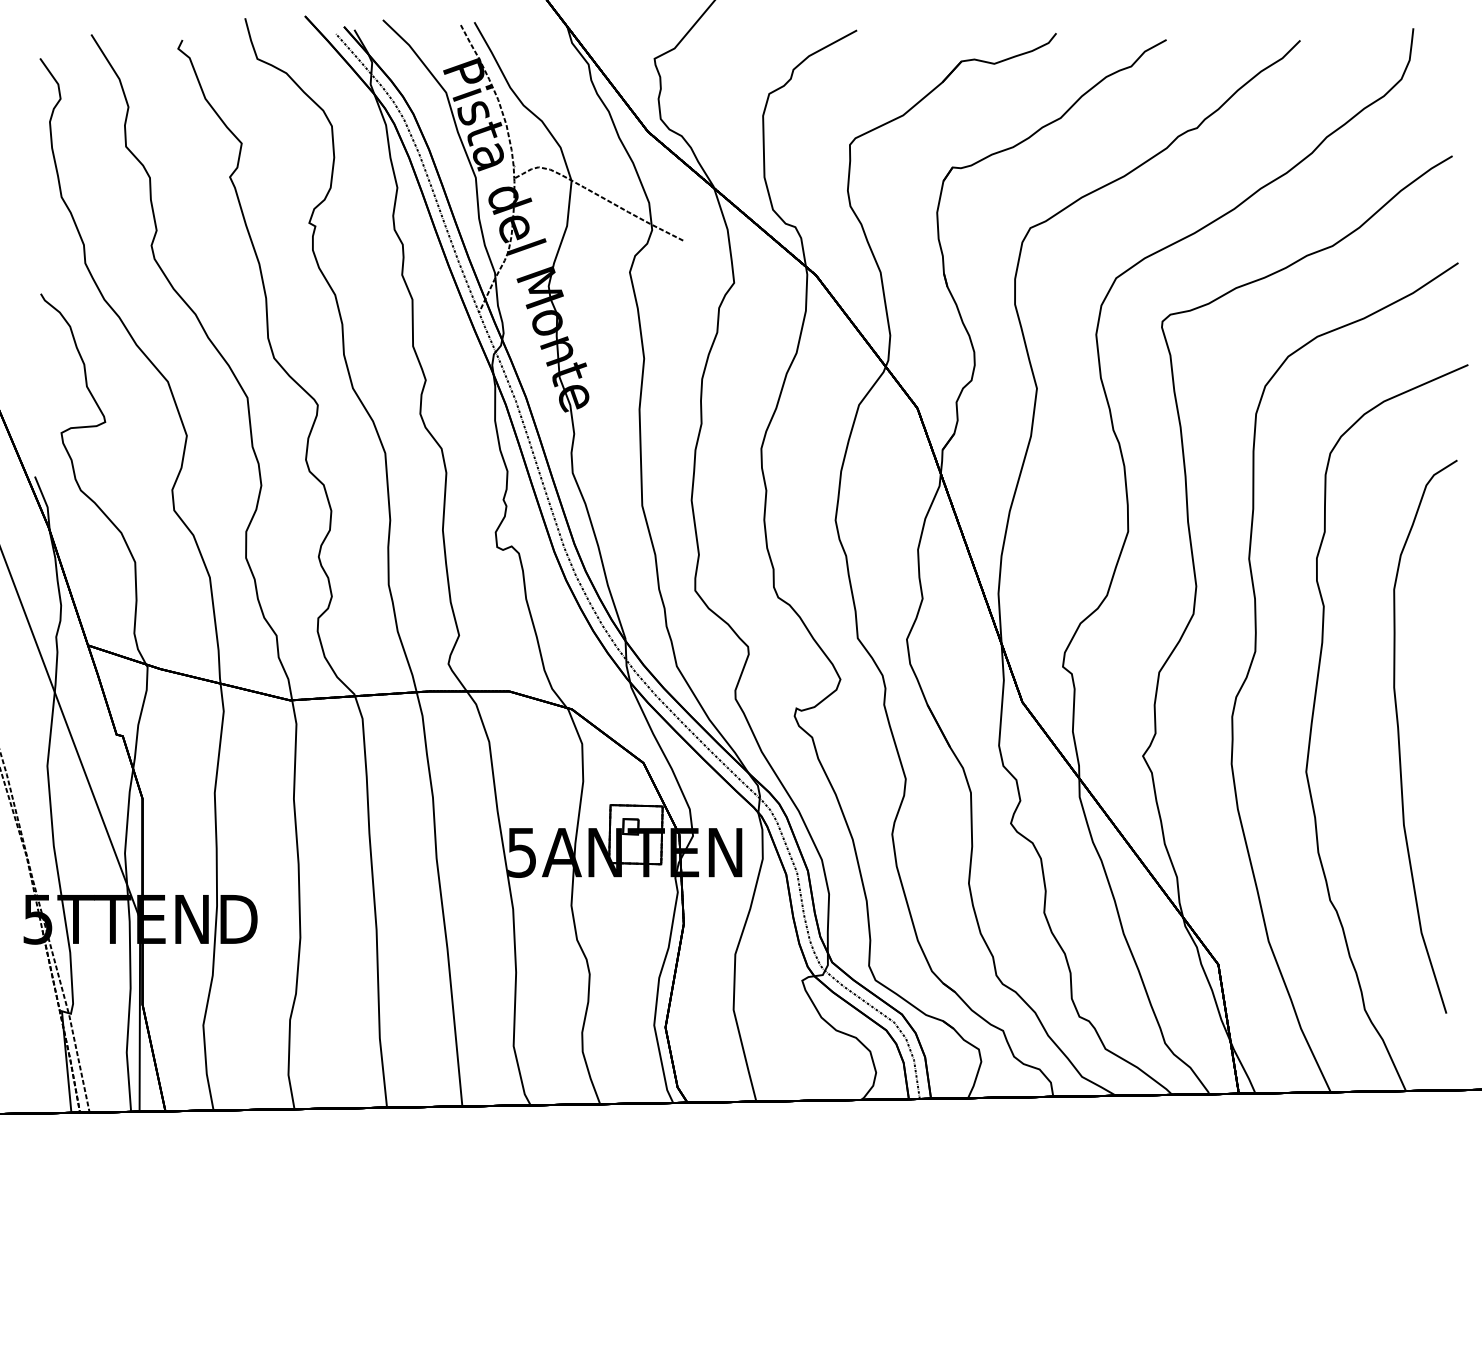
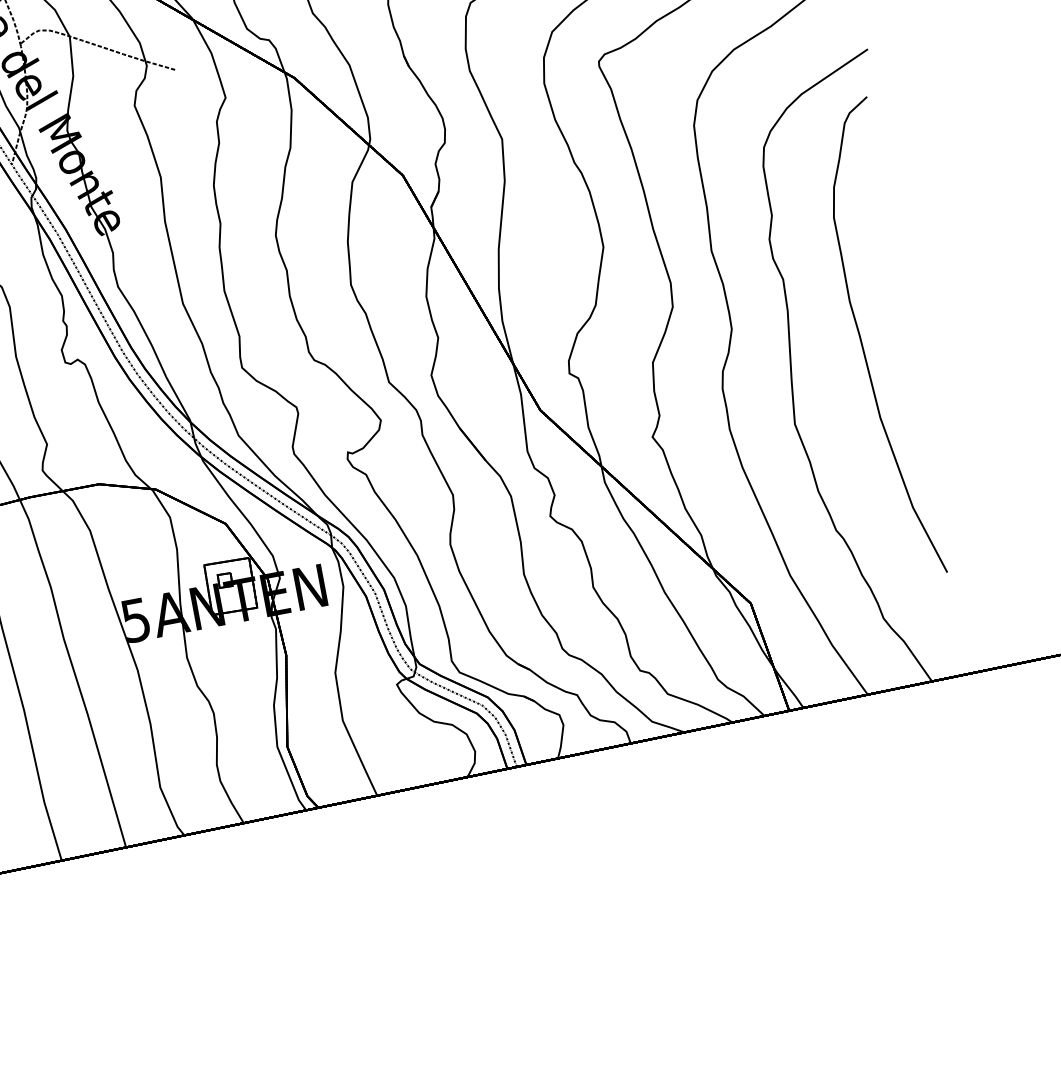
curve: (1399, 736) -> (862, 342), moved

